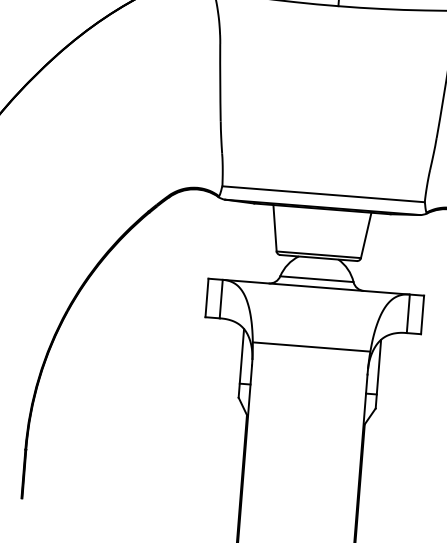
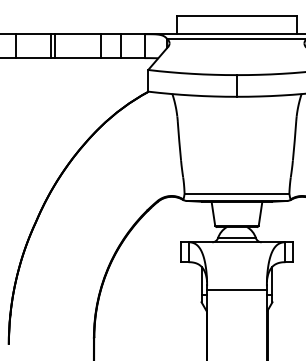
line: (310, 347) -> (236, 290), moved

